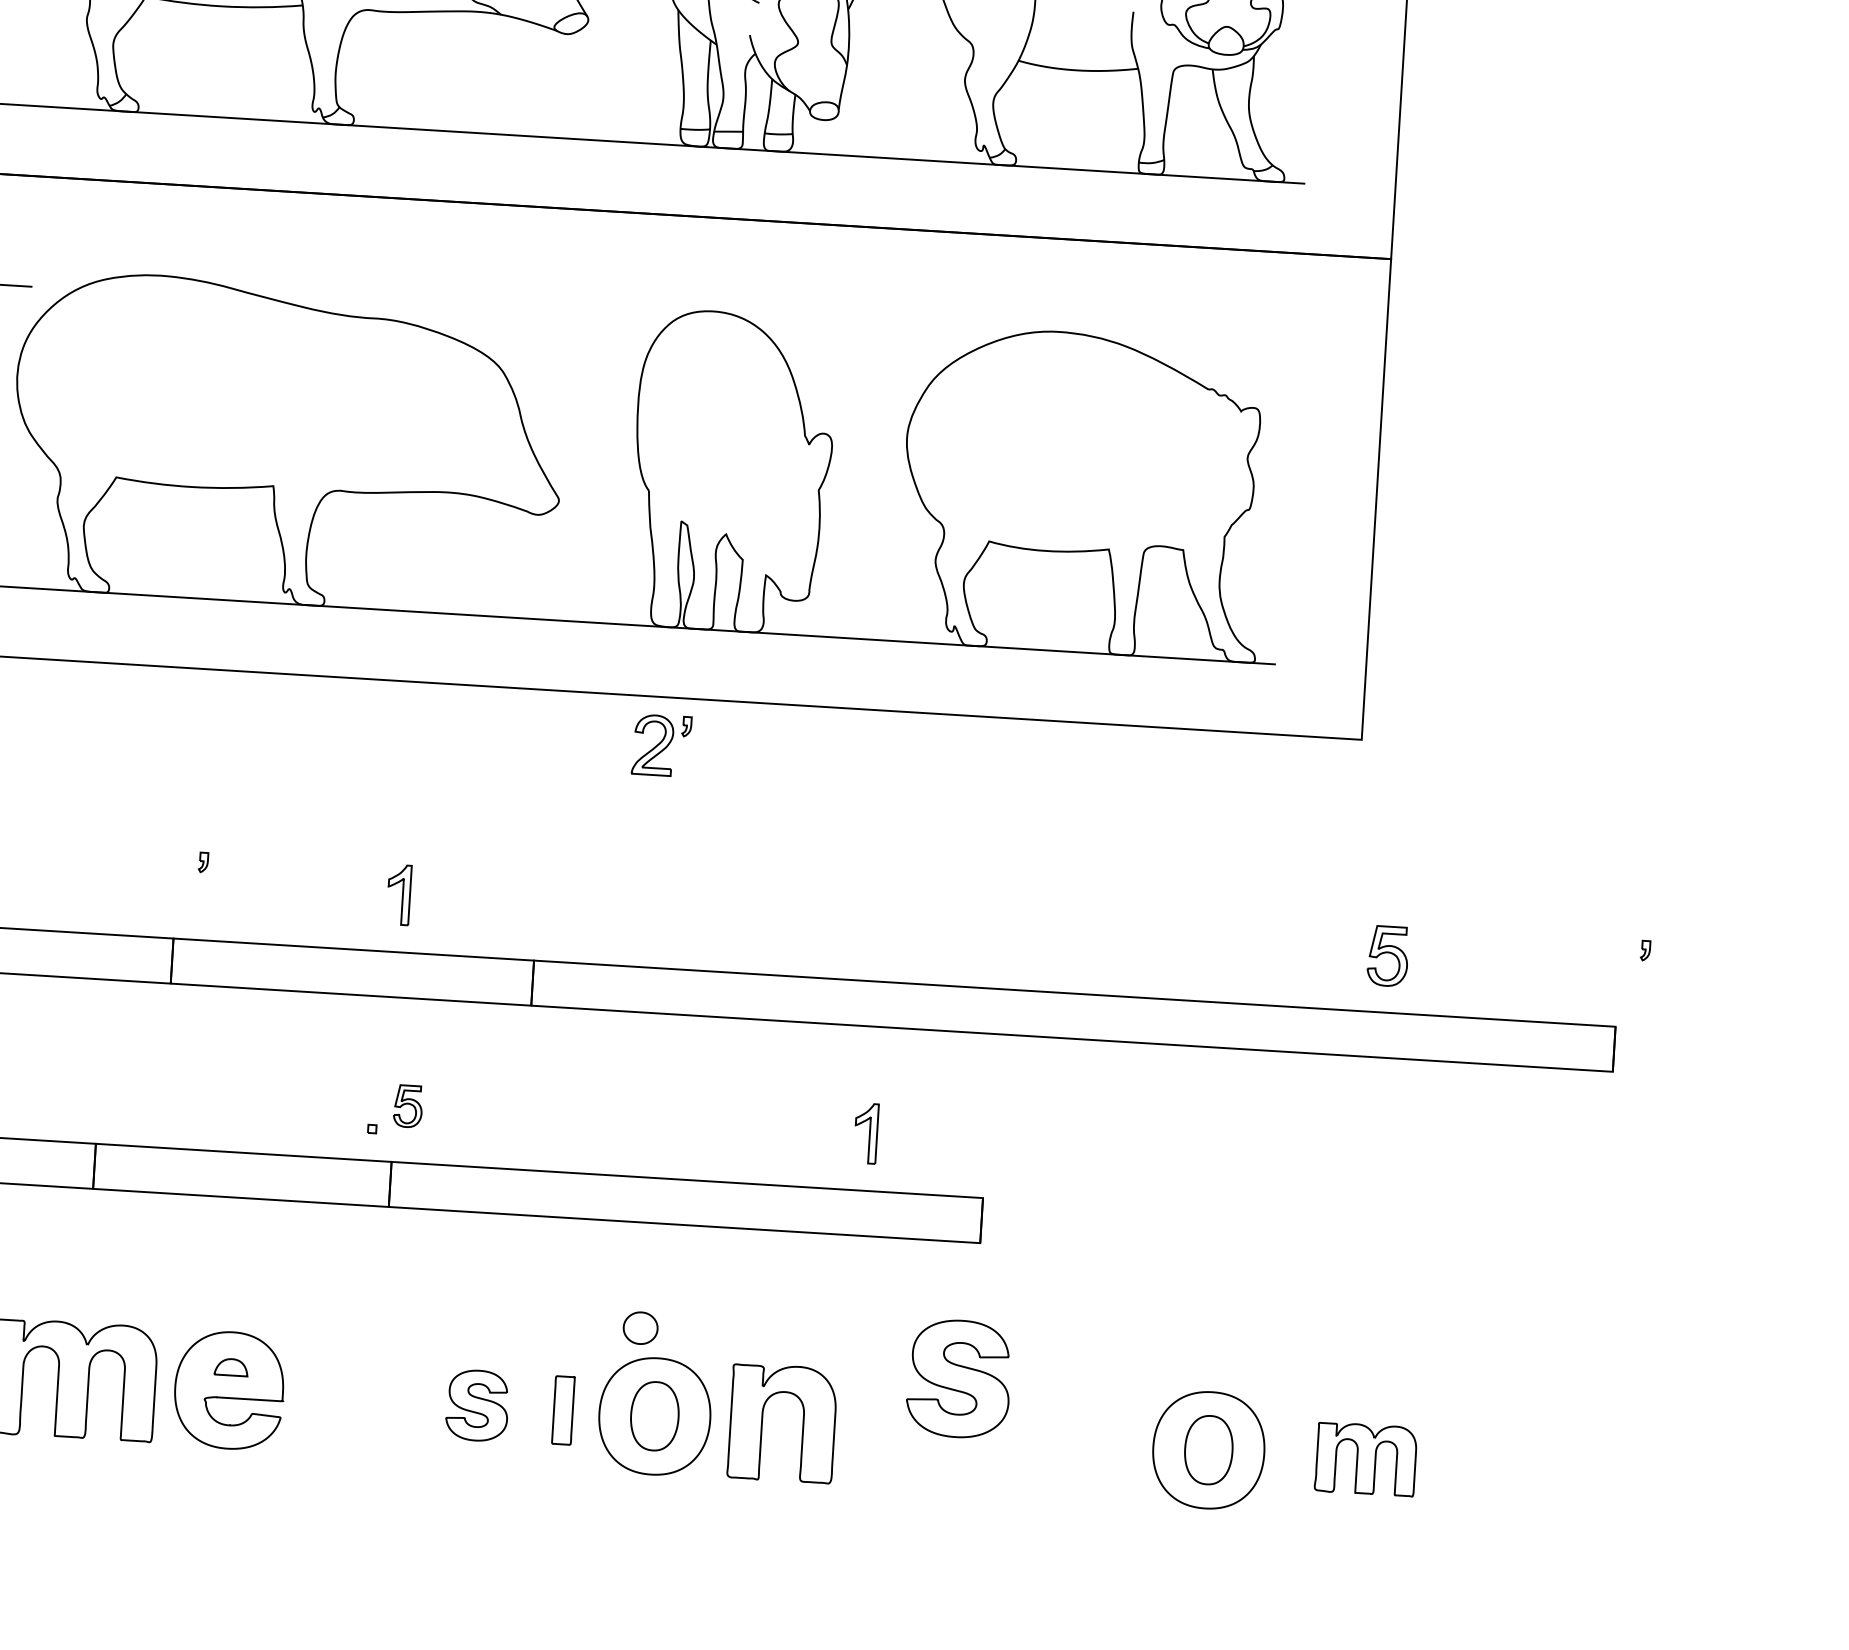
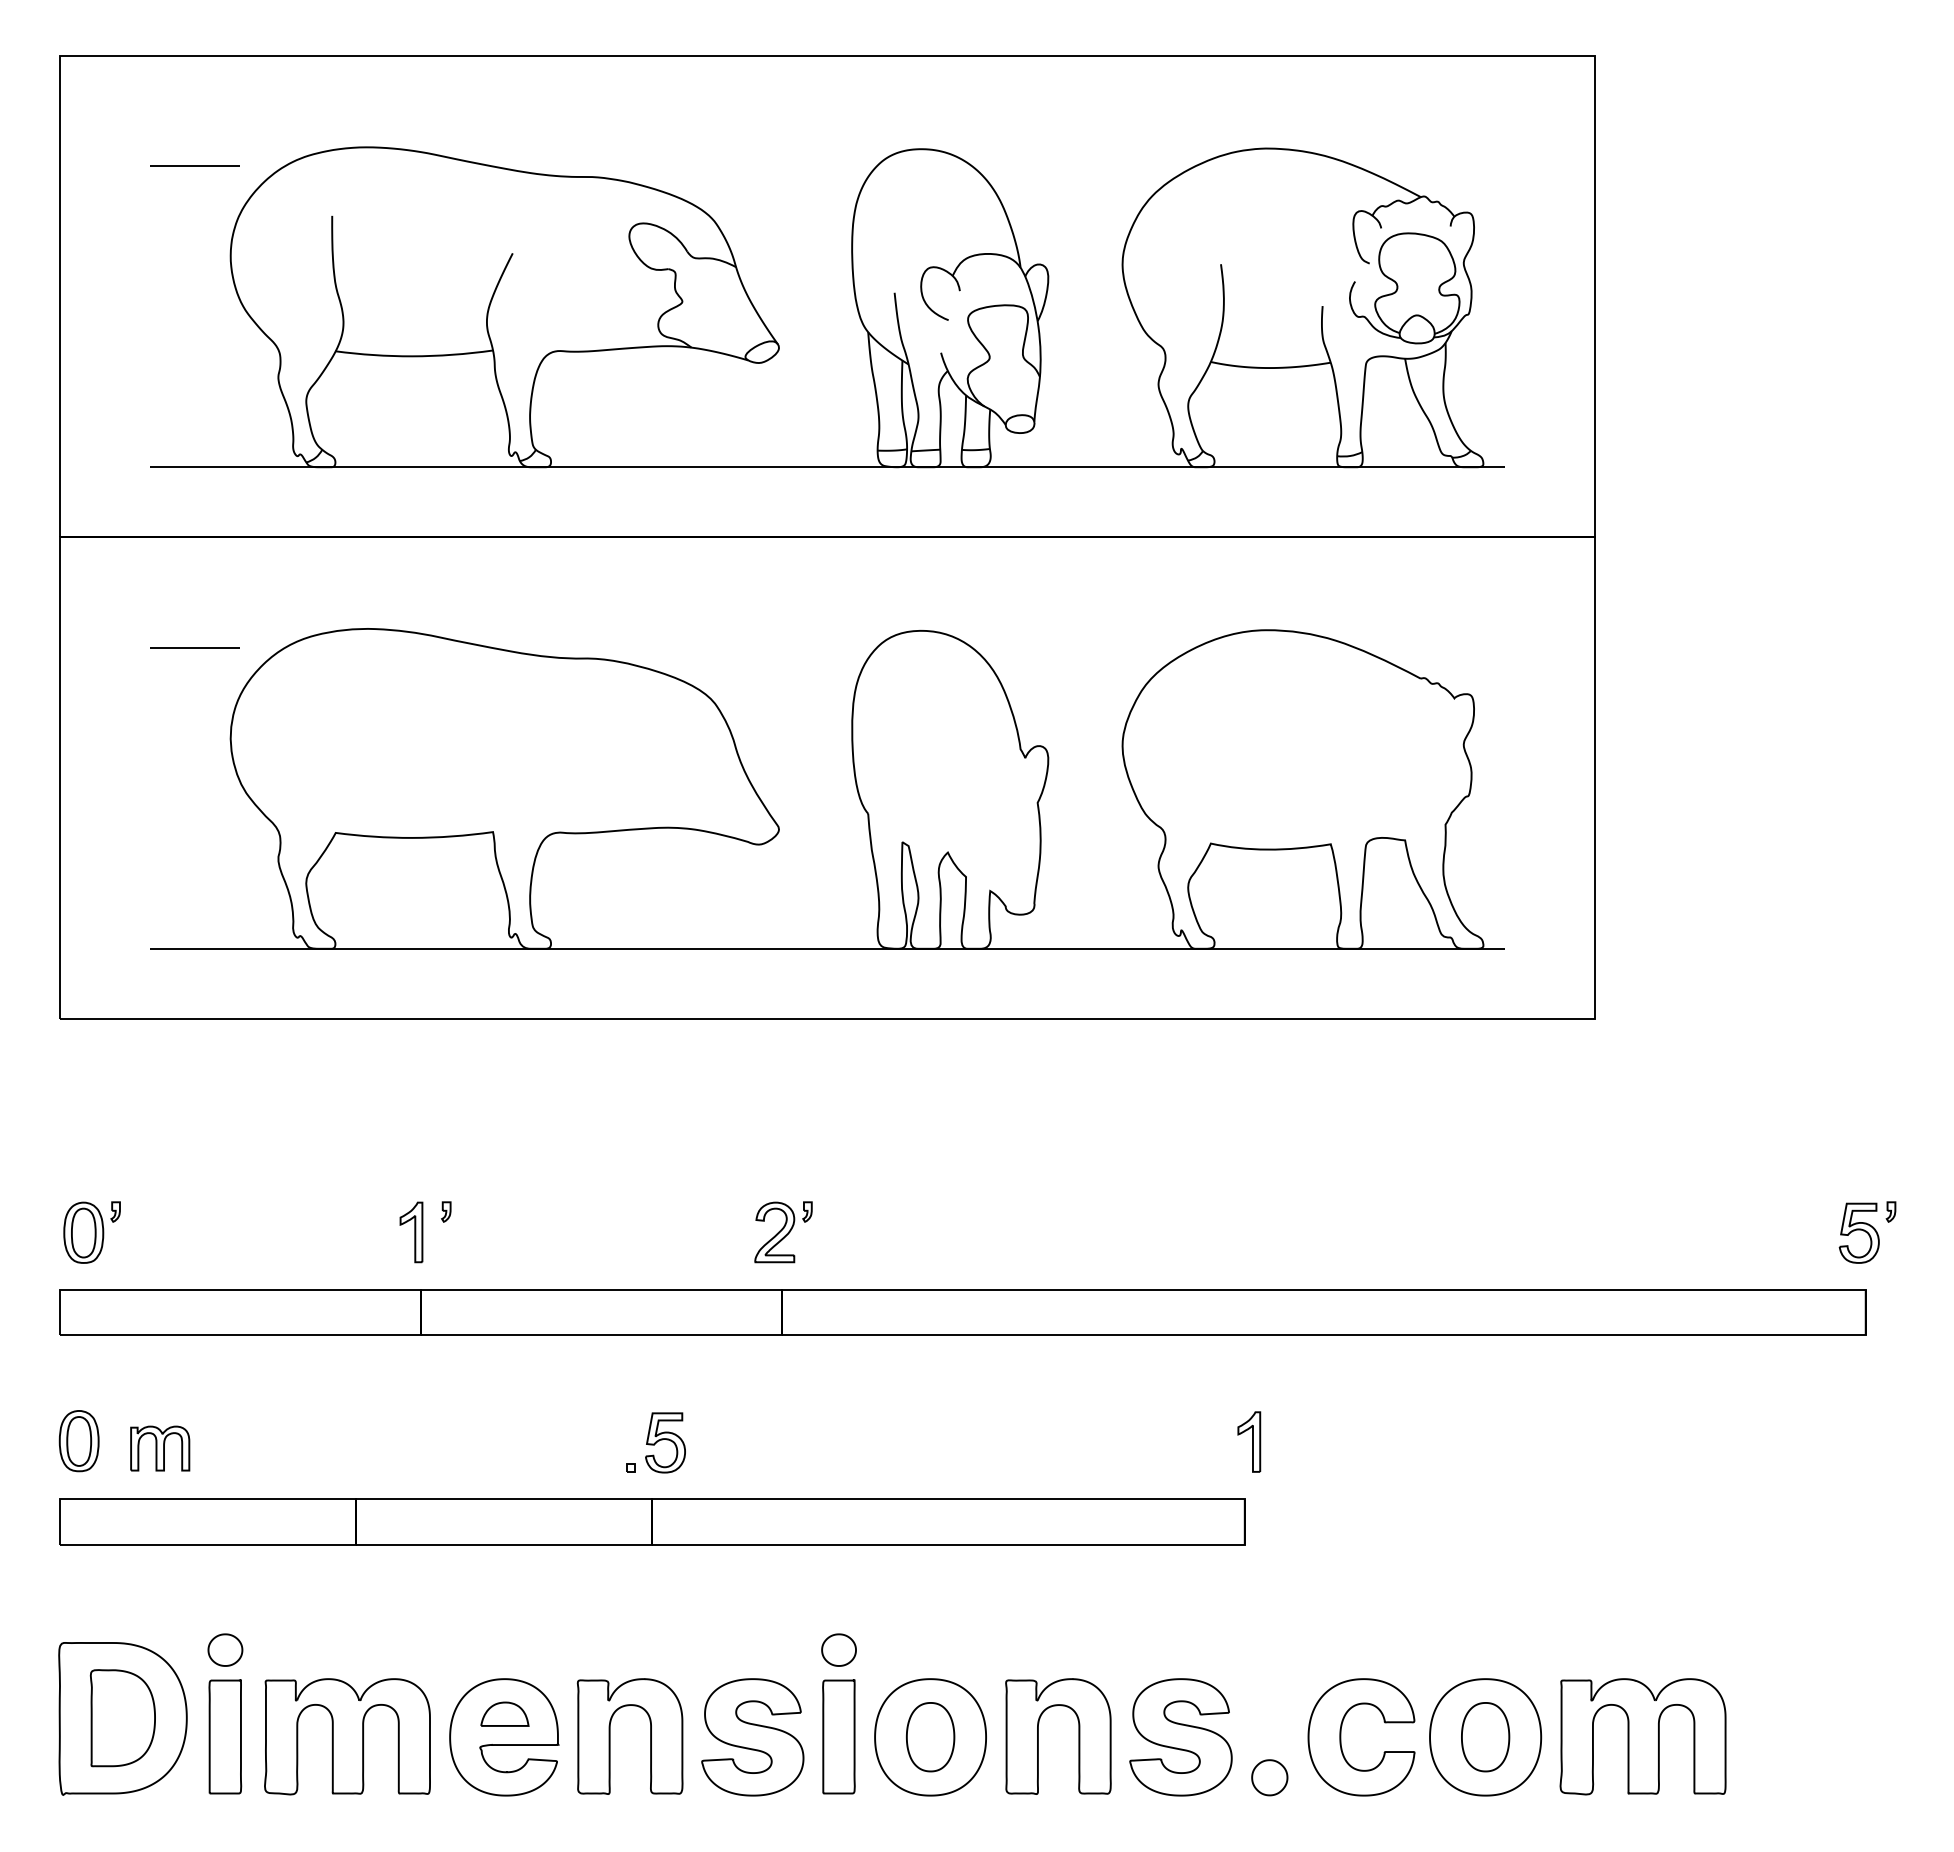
part: (661, 745) -> (783, 1232), moved
part: (399, 895) -> (411, 1232), moved
part: (1387, 955) -> (1858, 1232), moved
part: (408, 1105) -> (665, 1442), size x1.43
part: (866, 1132) -> (1249, 1441), moved
part: (640, 1327) -> (838, 1649), moved
part: (231, 1366) -> (504, 1713), size x1.43
part: (958, 1379) -> (1180, 1737), moved
part: (335, 1396) -> (610, 1736), added
part: (477, 1405) -> (752, 1737), size x1.67
part: (562, 1409) -> (838, 1736), size x1.67
part: (1064, 1441) -> (1341, 1737), added
part: (1365, 1459) -> (1642, 1736), size x1.67
part: (990, 1477) -> (1269, 1777), added

